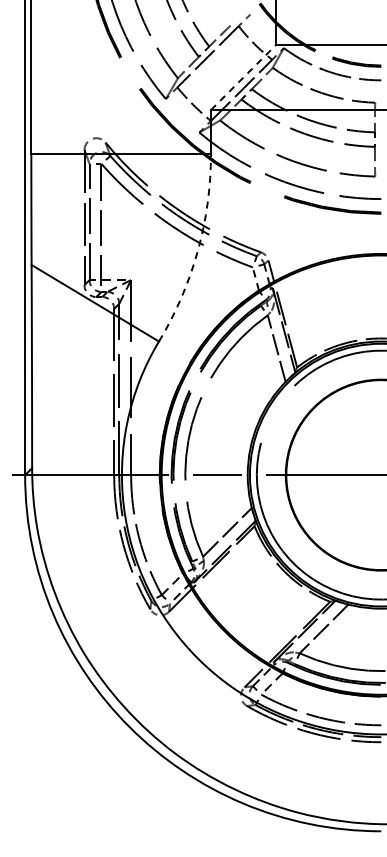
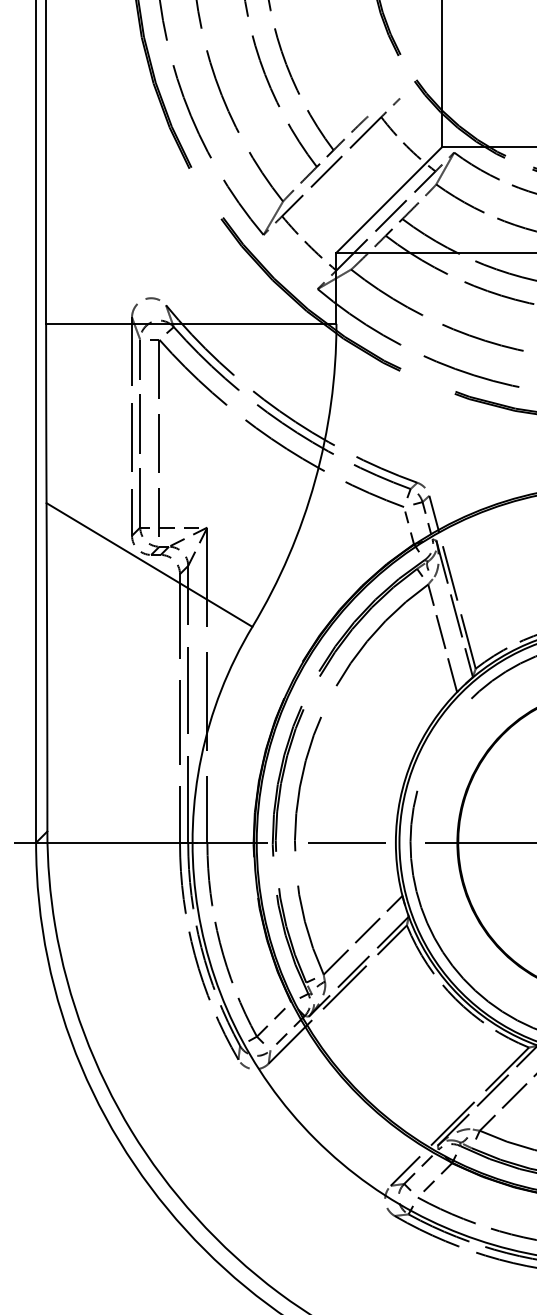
line: (244, 77) -> (390, 200), dashed -> solid
arc: (197, 251) -> (314, 481), dashed -> solid

